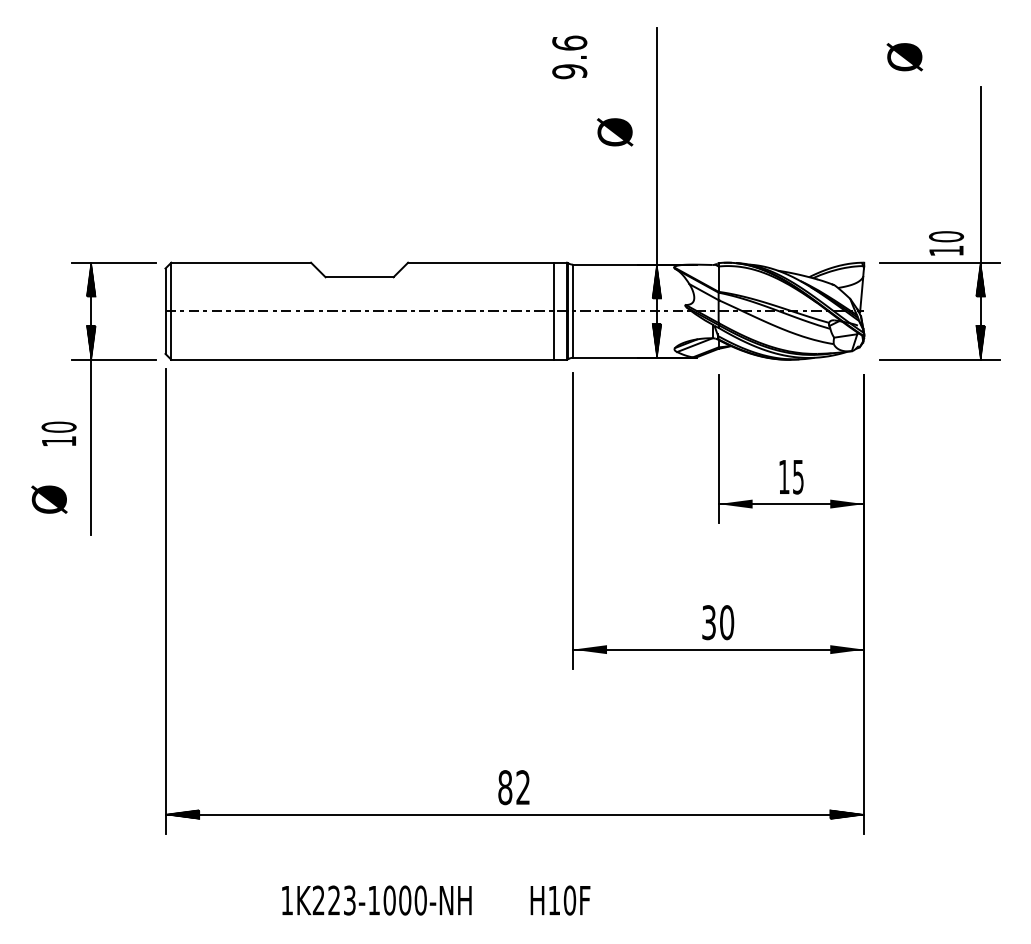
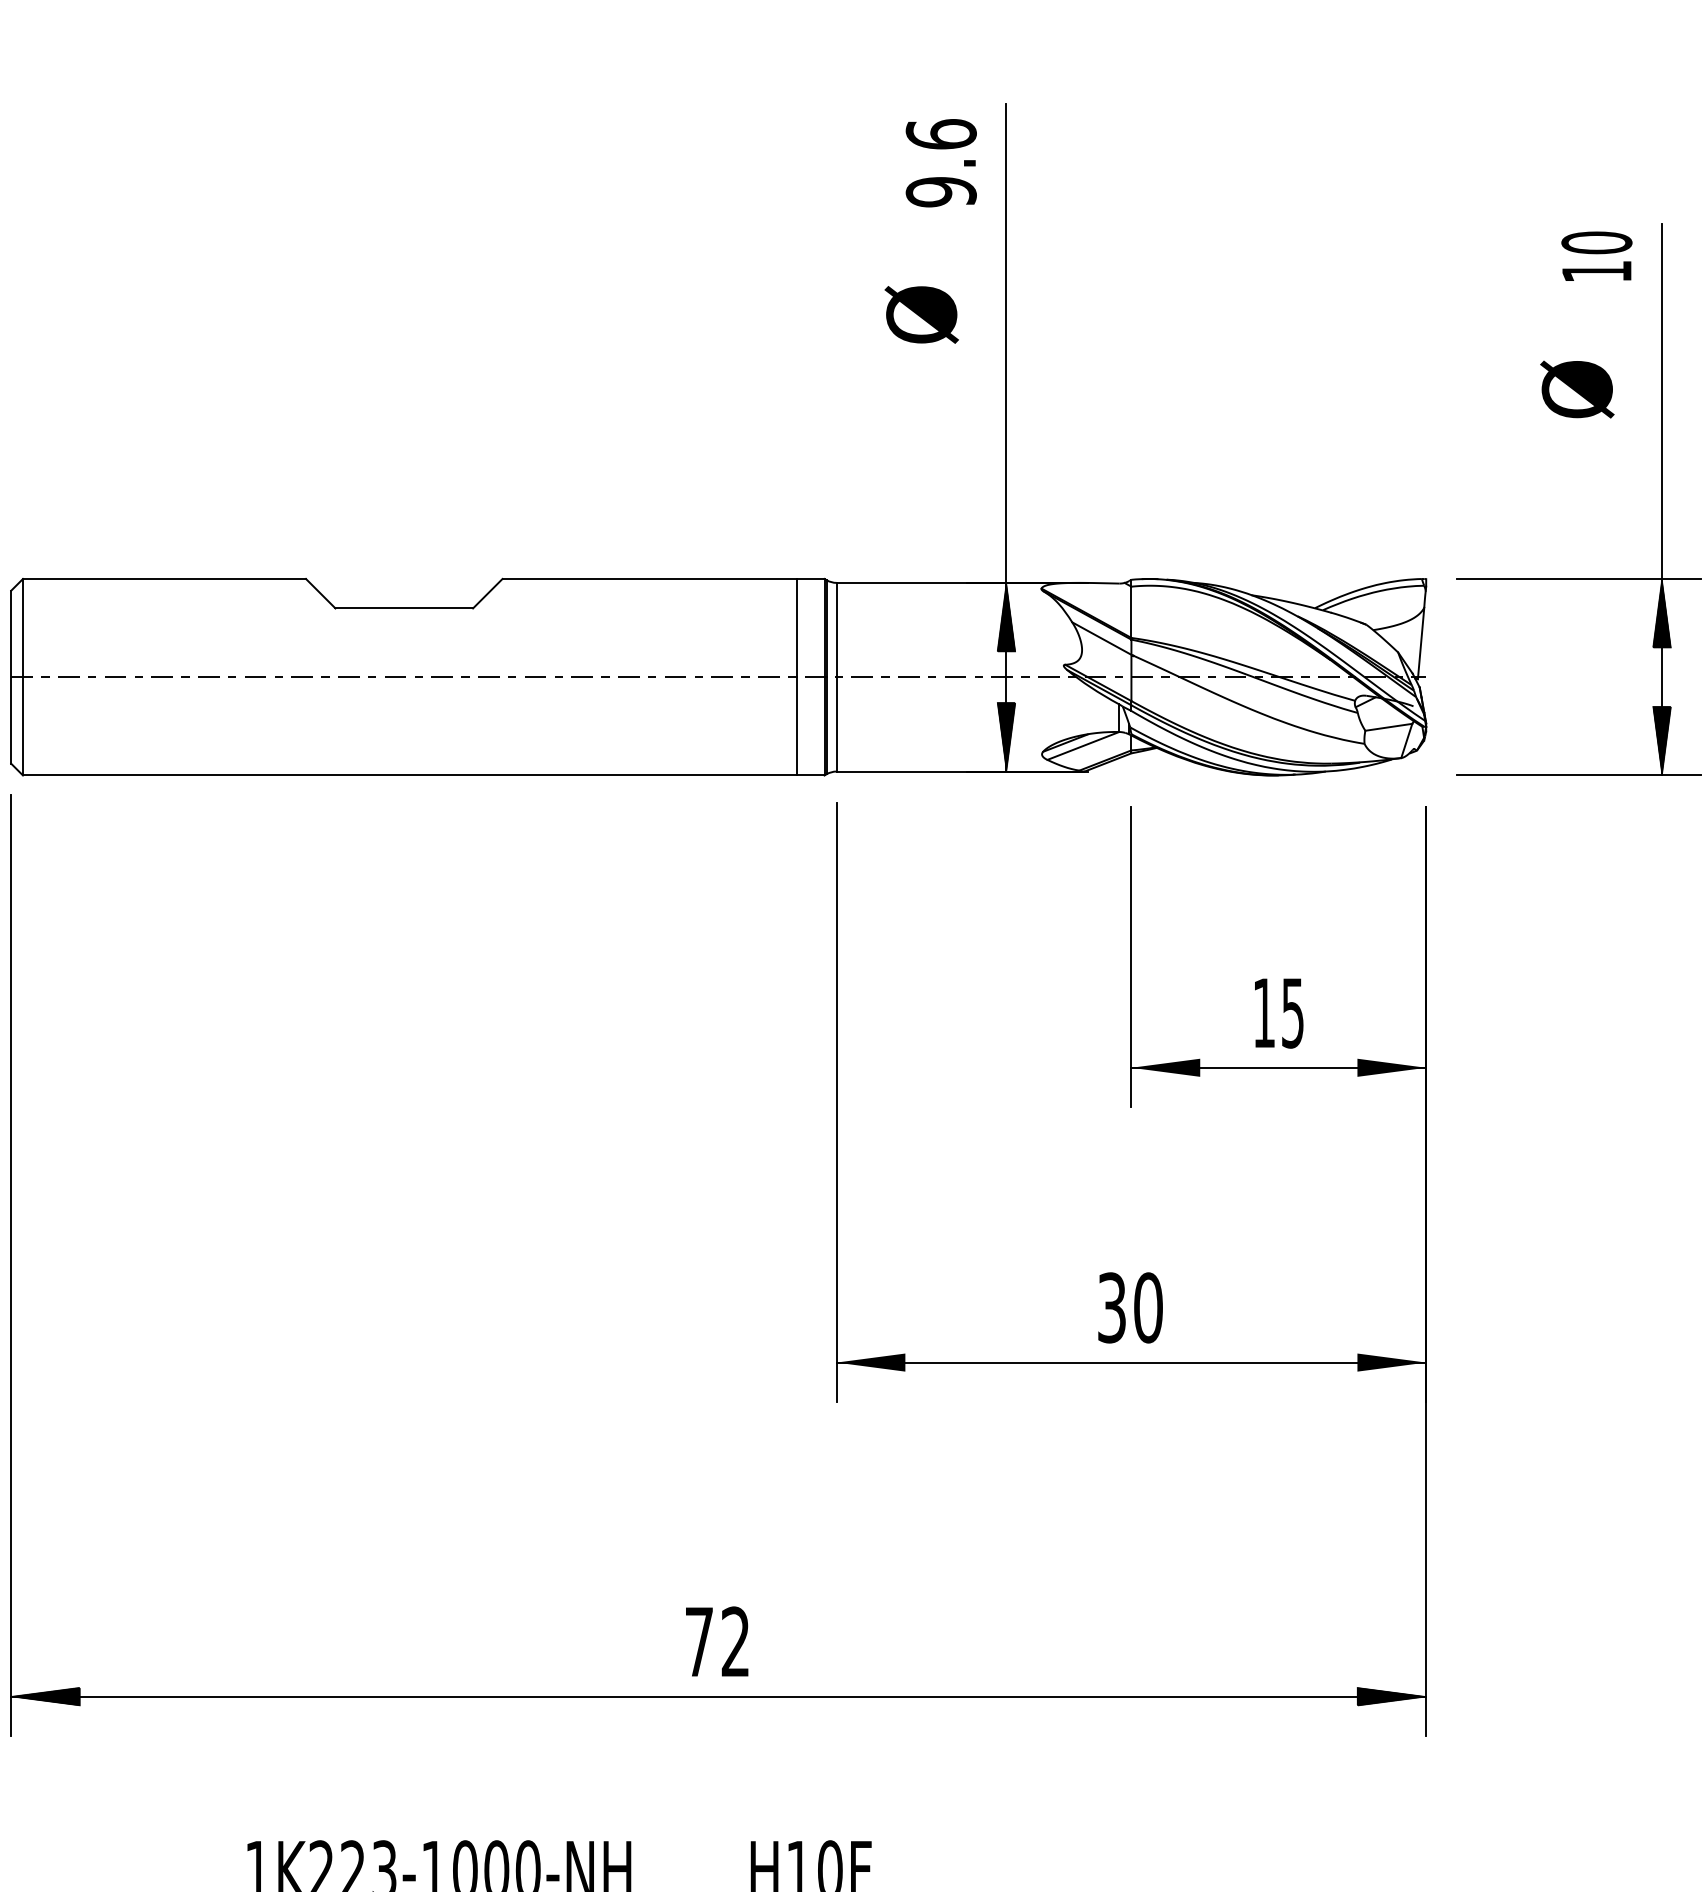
text: (569, 57) -> (940, 163), moved
text: (904, 57) -> (1576, 390), moved
text: (946, 243) -> (1596, 256), moved
text: (505, 787) -> (699, 1641), 82 -> 72

